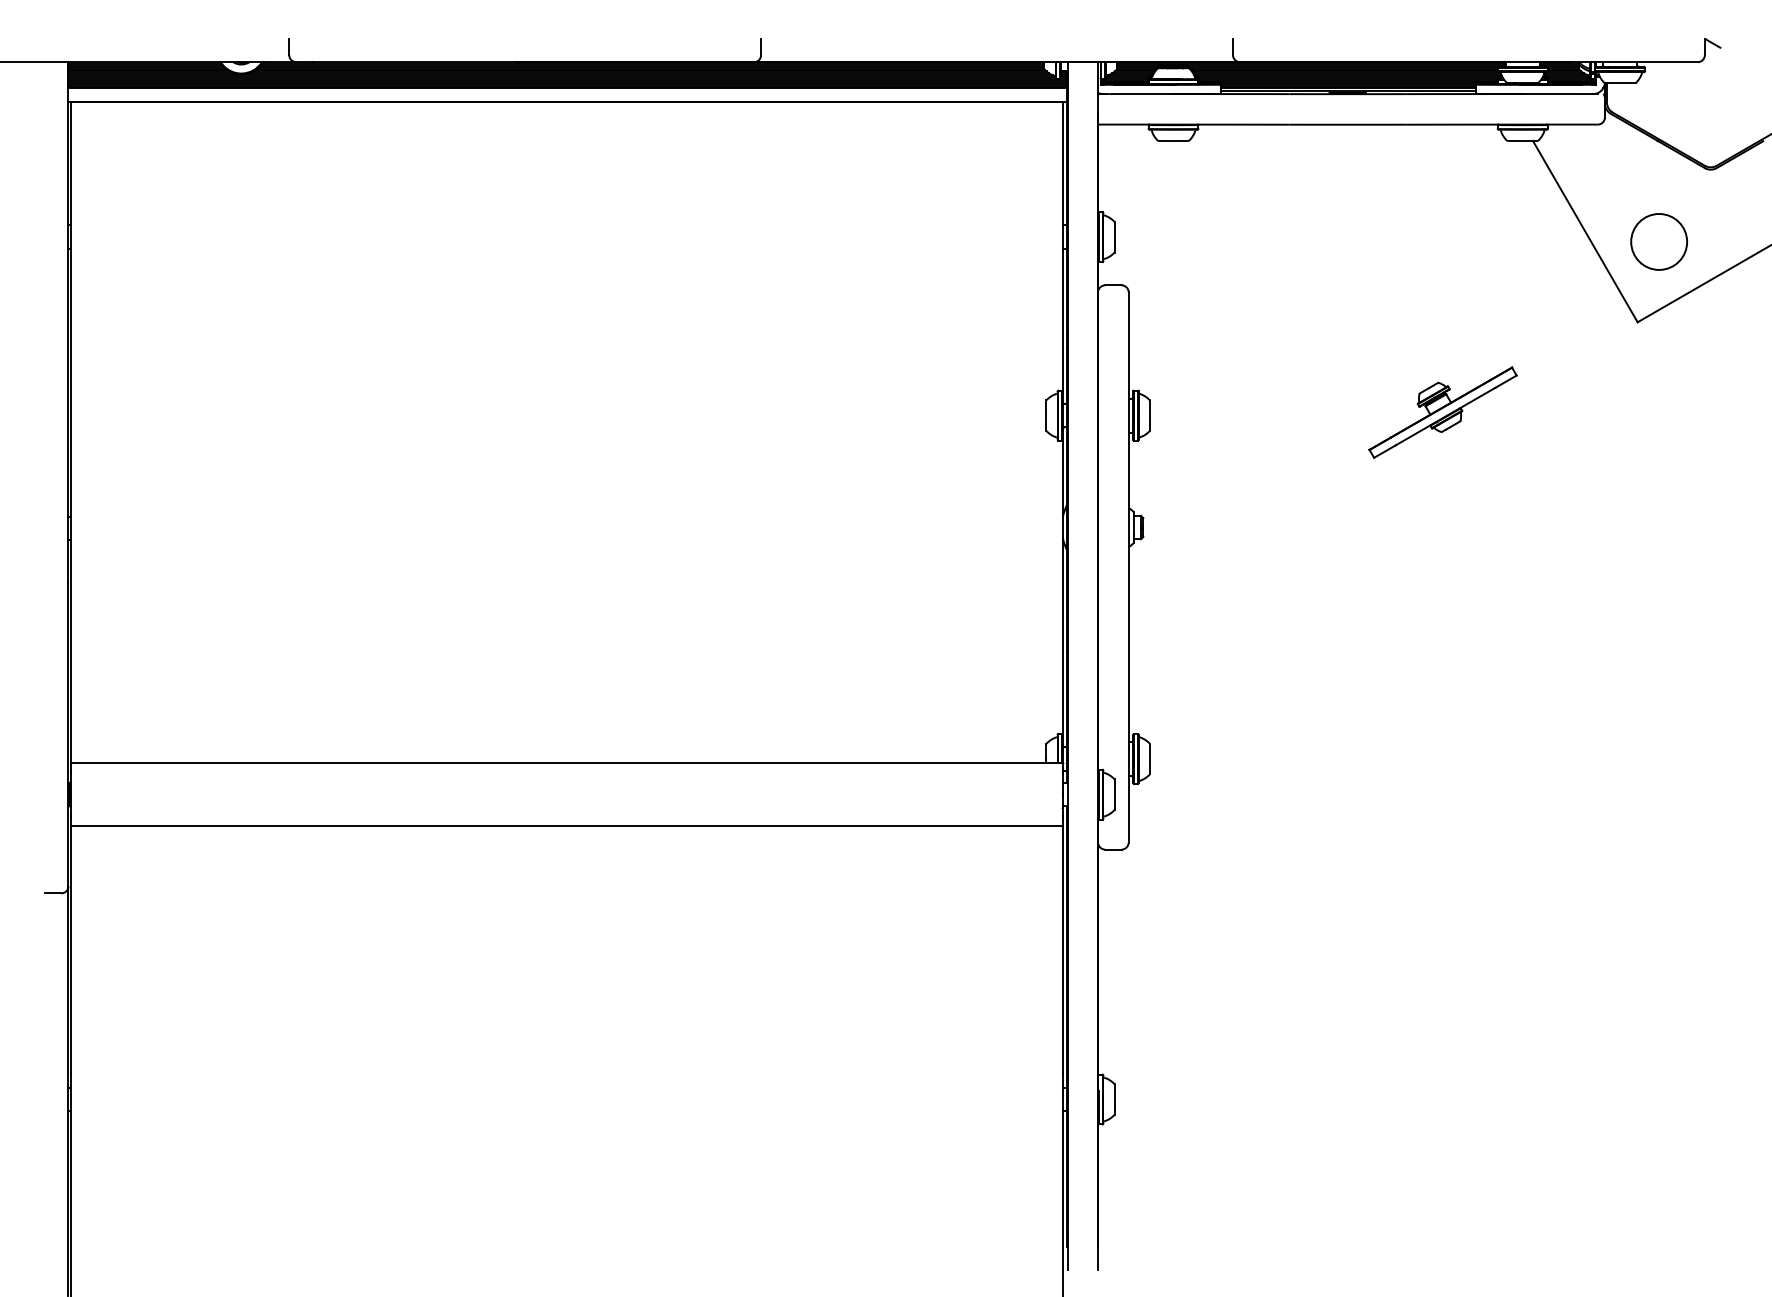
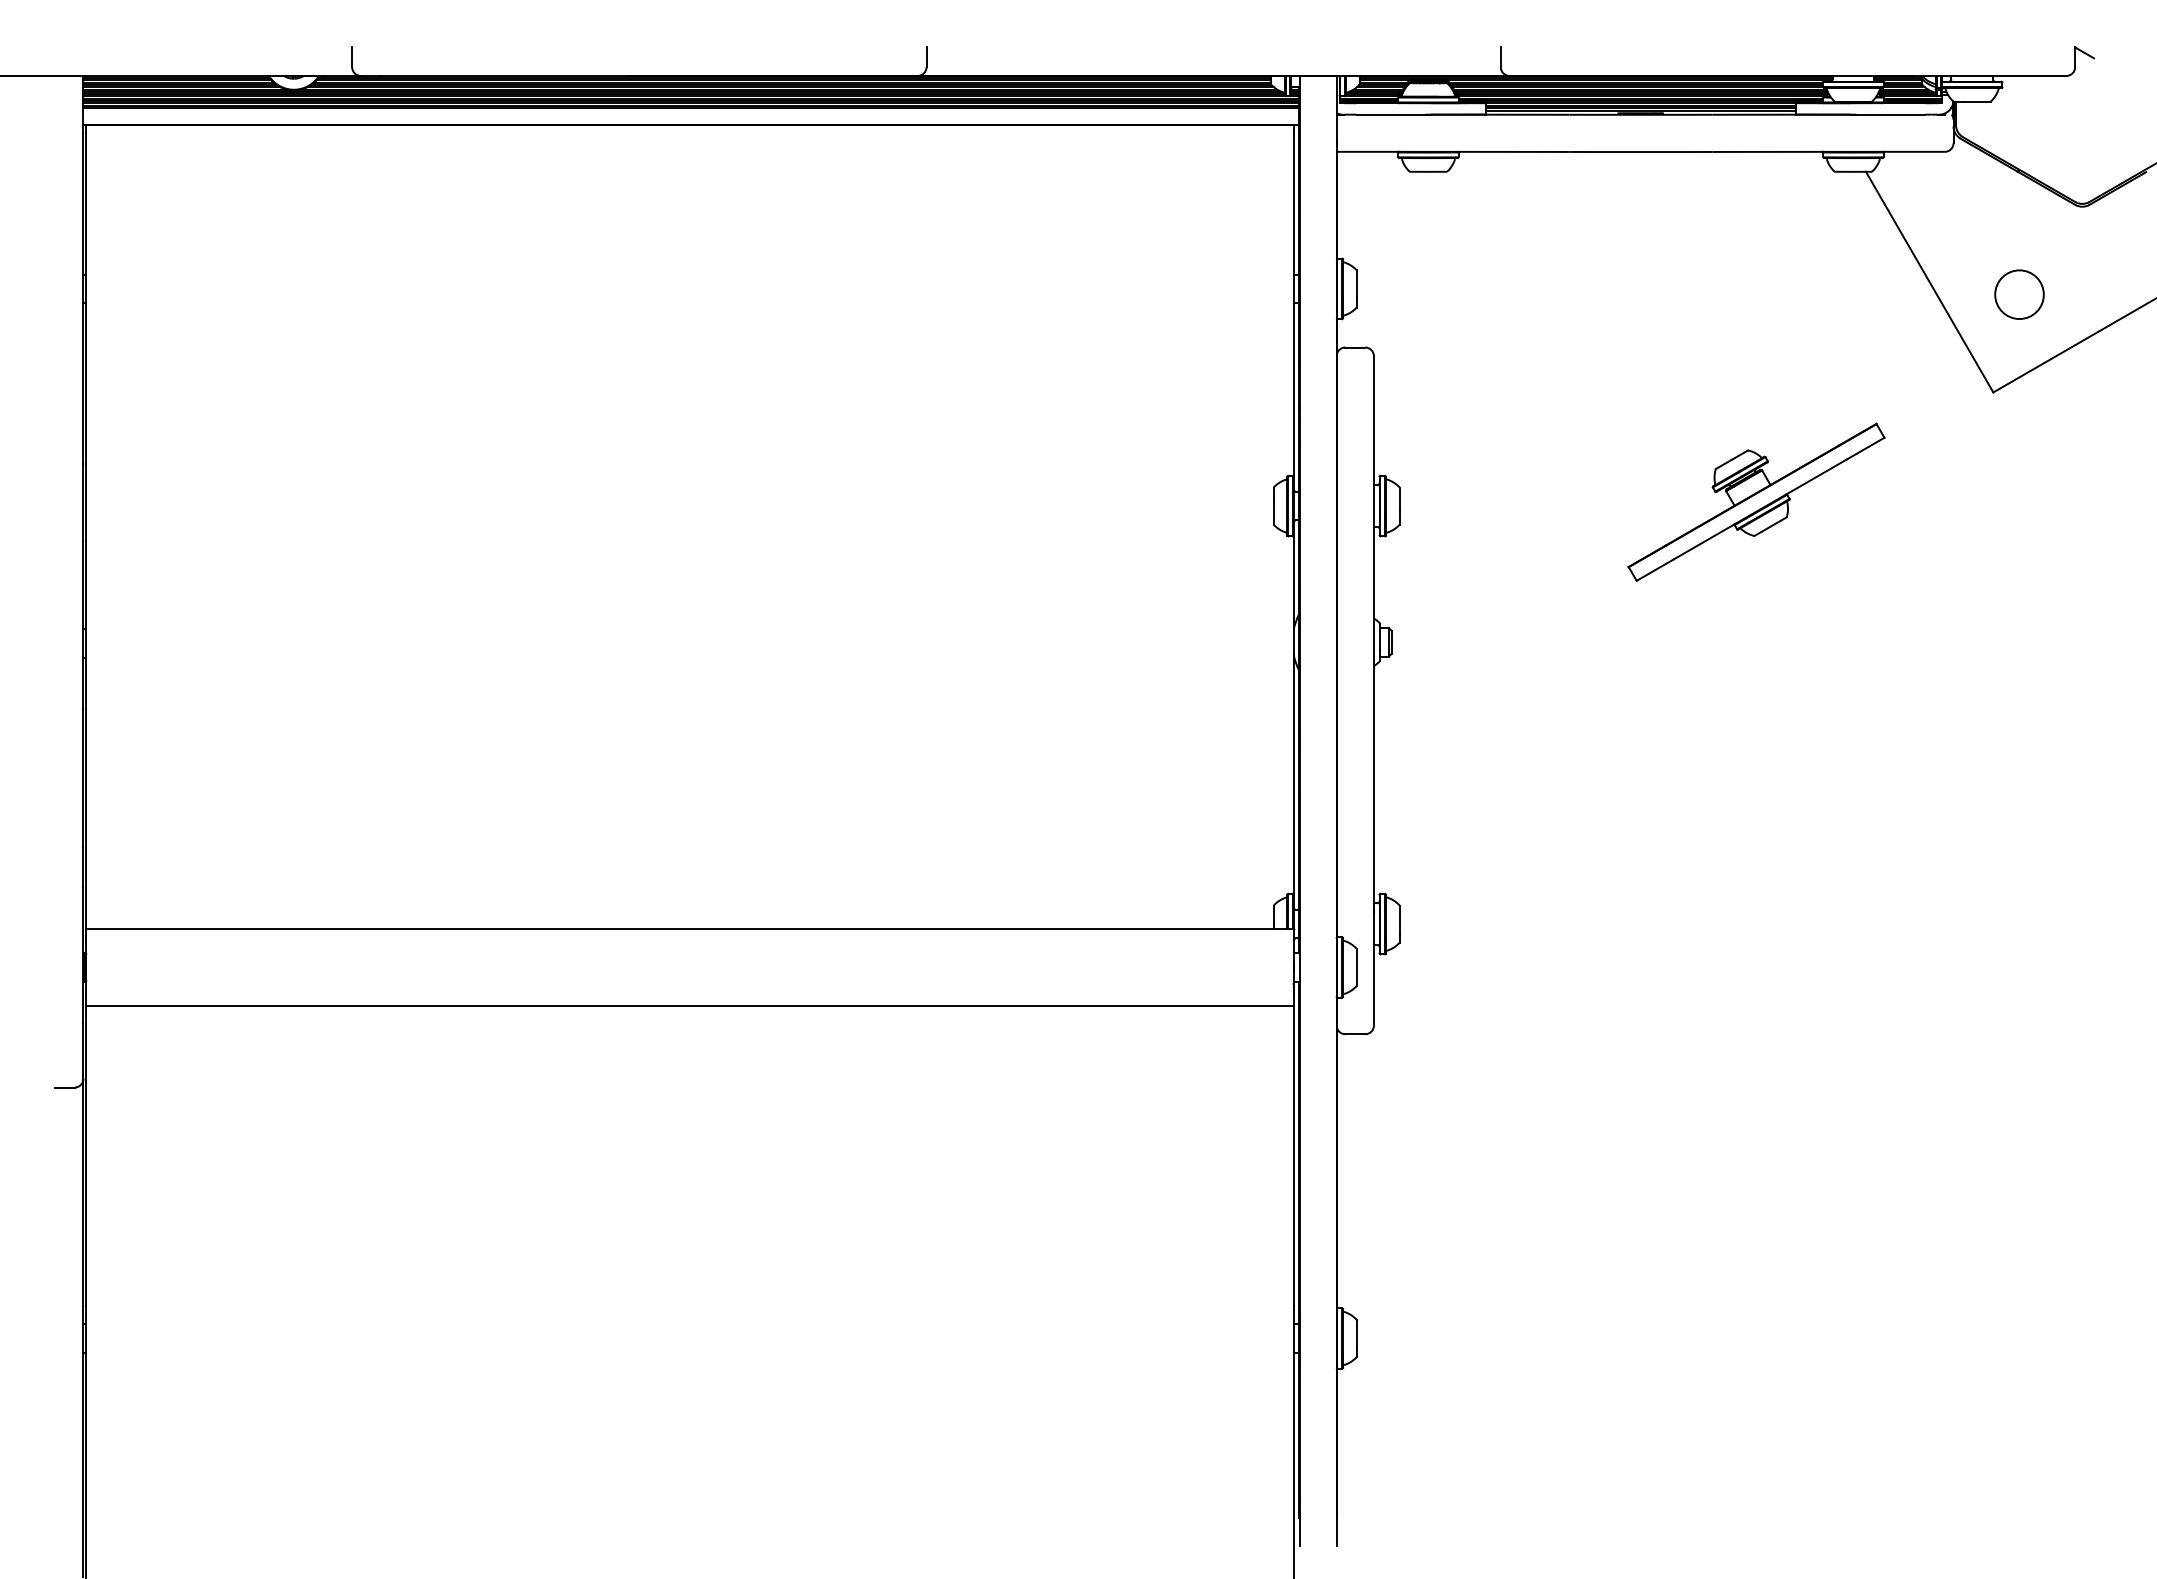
circle: (1659, 241) -> (2019, 294), size x0.71
part: (1442, 412) -> (1755, 502), size x1.43

